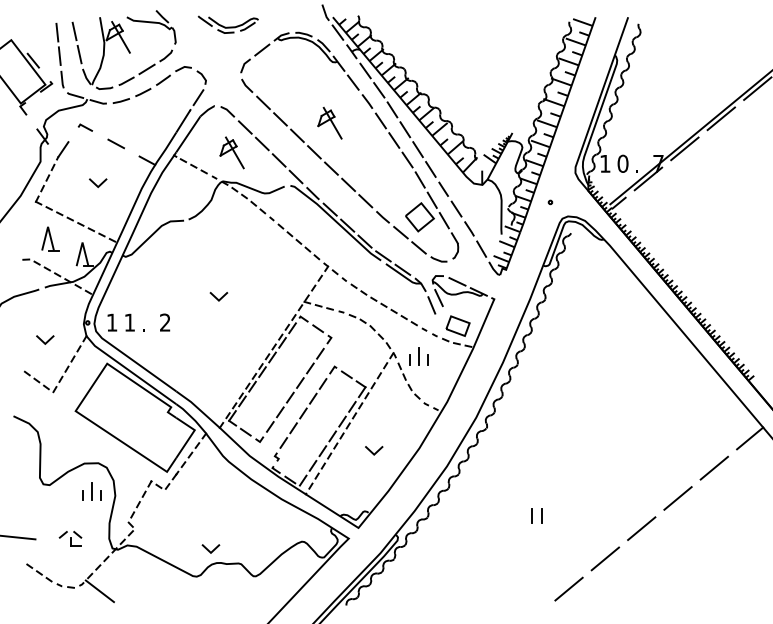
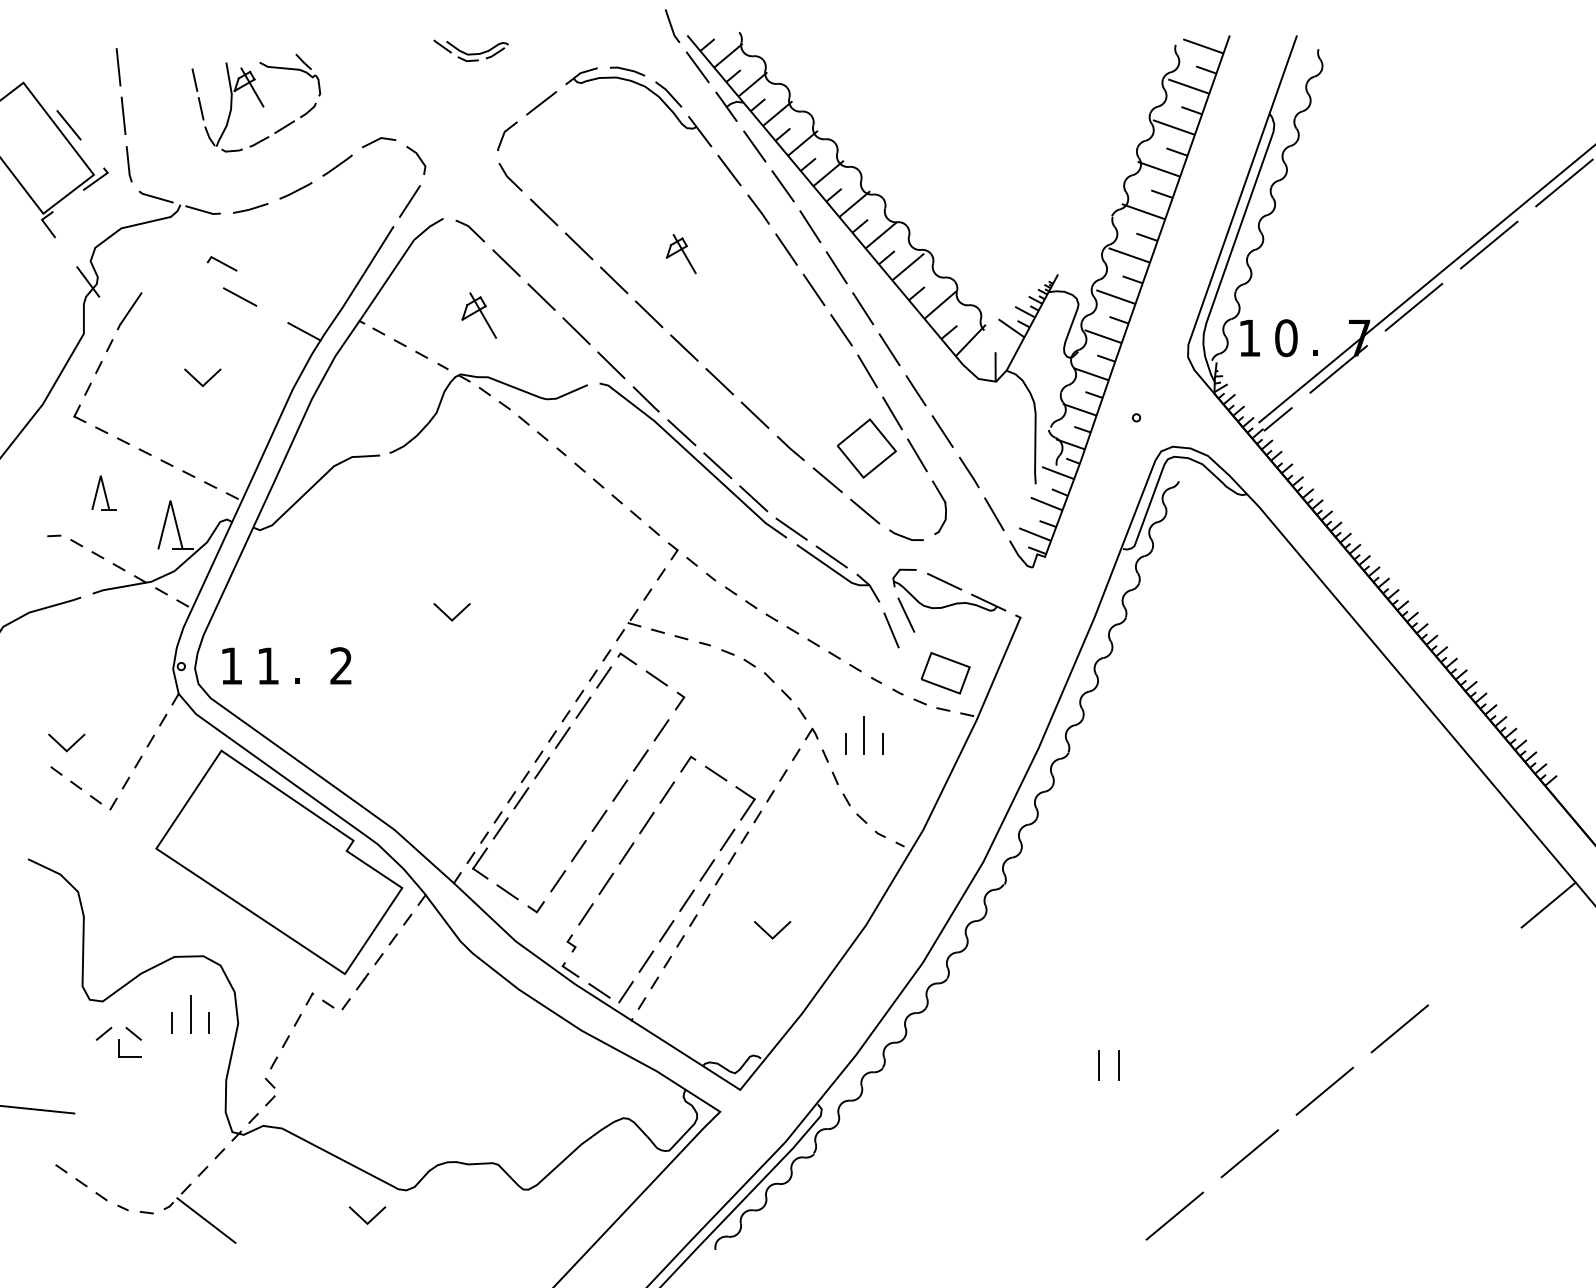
part: (227, 24) -> (469, 50), size x0.6
part: (123, 49) -> (255, 102), size x0.6
part: (329, 122) -> (680, 252), size x0.6
line: (84, 127) -> (219, 263), moved
part: (231, 152) -> (478, 314), size x0.7
part: (50, 238) -> (104, 492), size x0.7
line: (43, 340) -> (63, 744), moved
line: (713, 467) -> (1473, 965), removed
part: (70, 538) -> (118, 1041), moved
line: (208, 549) -> (362, 1216), moved

